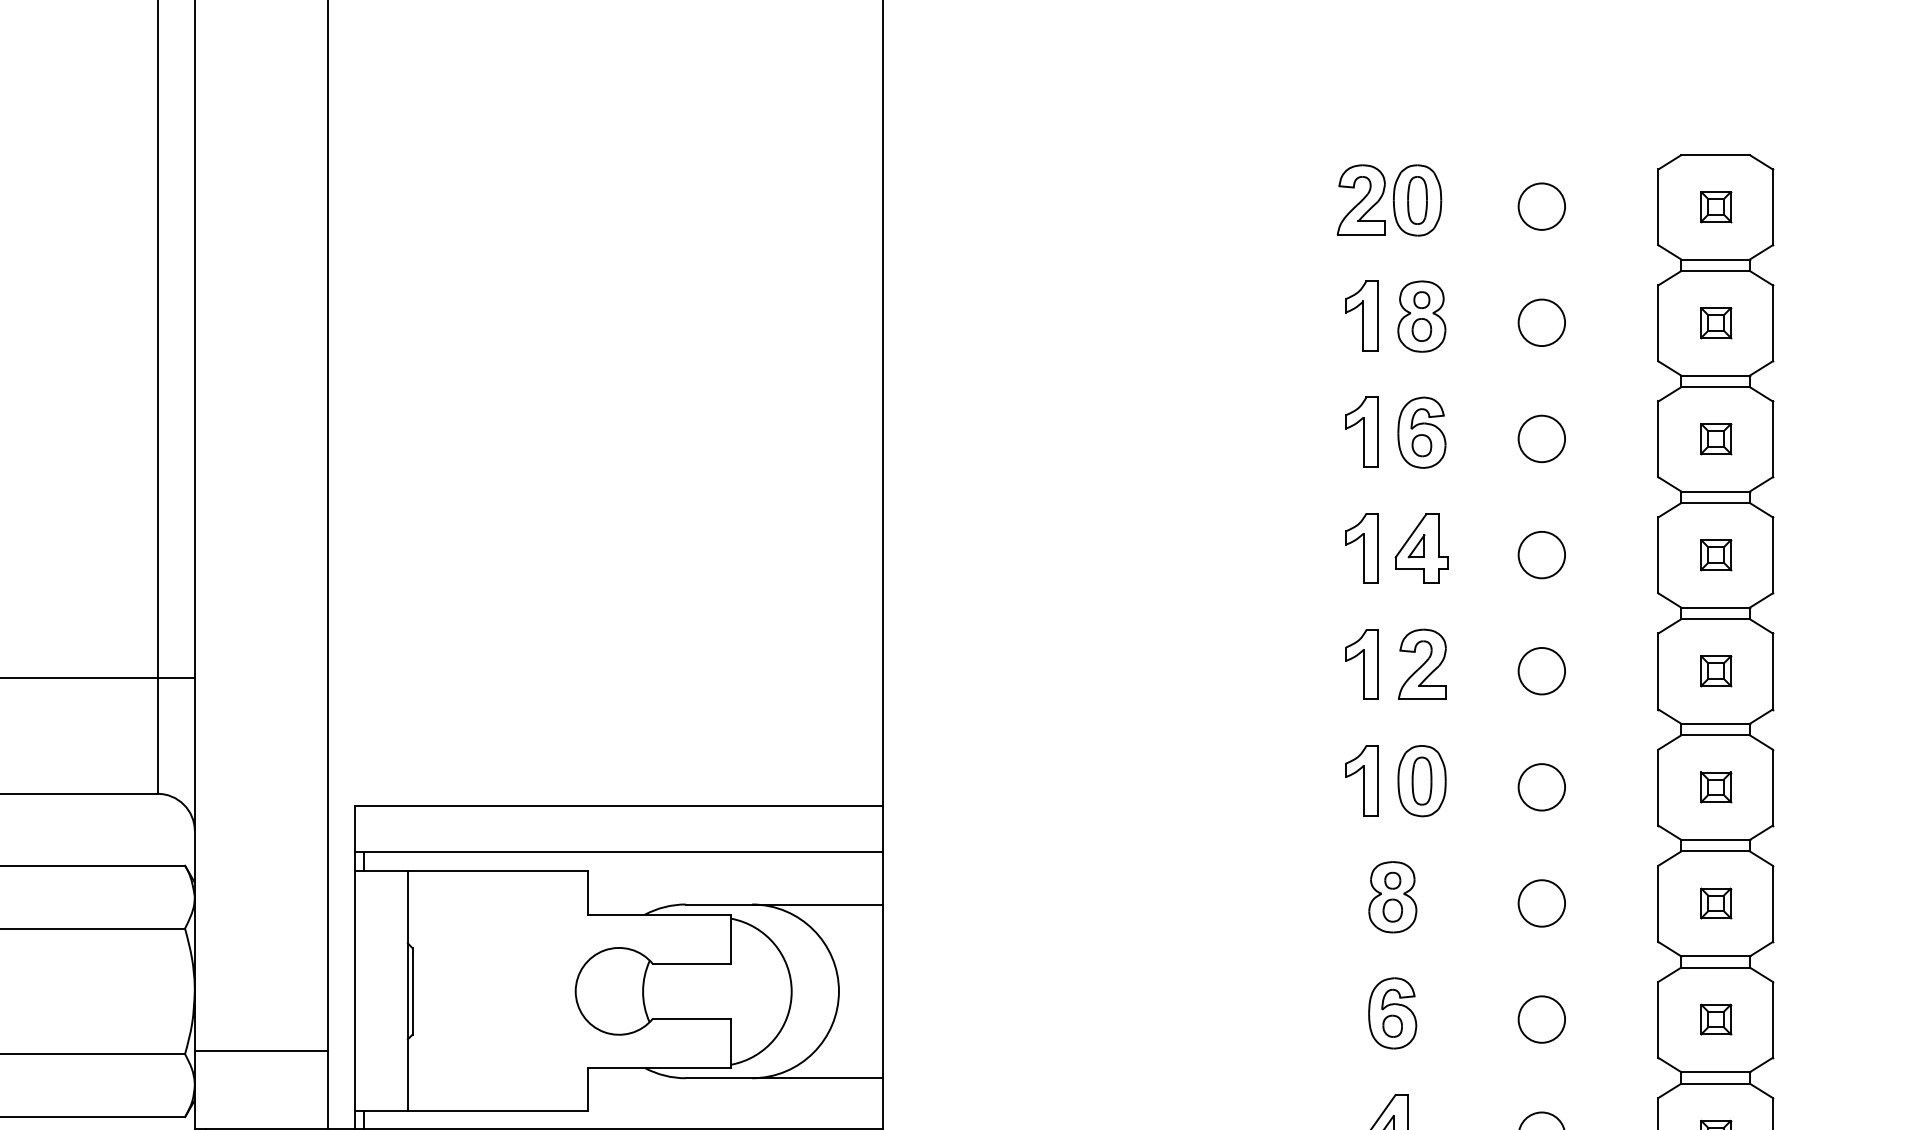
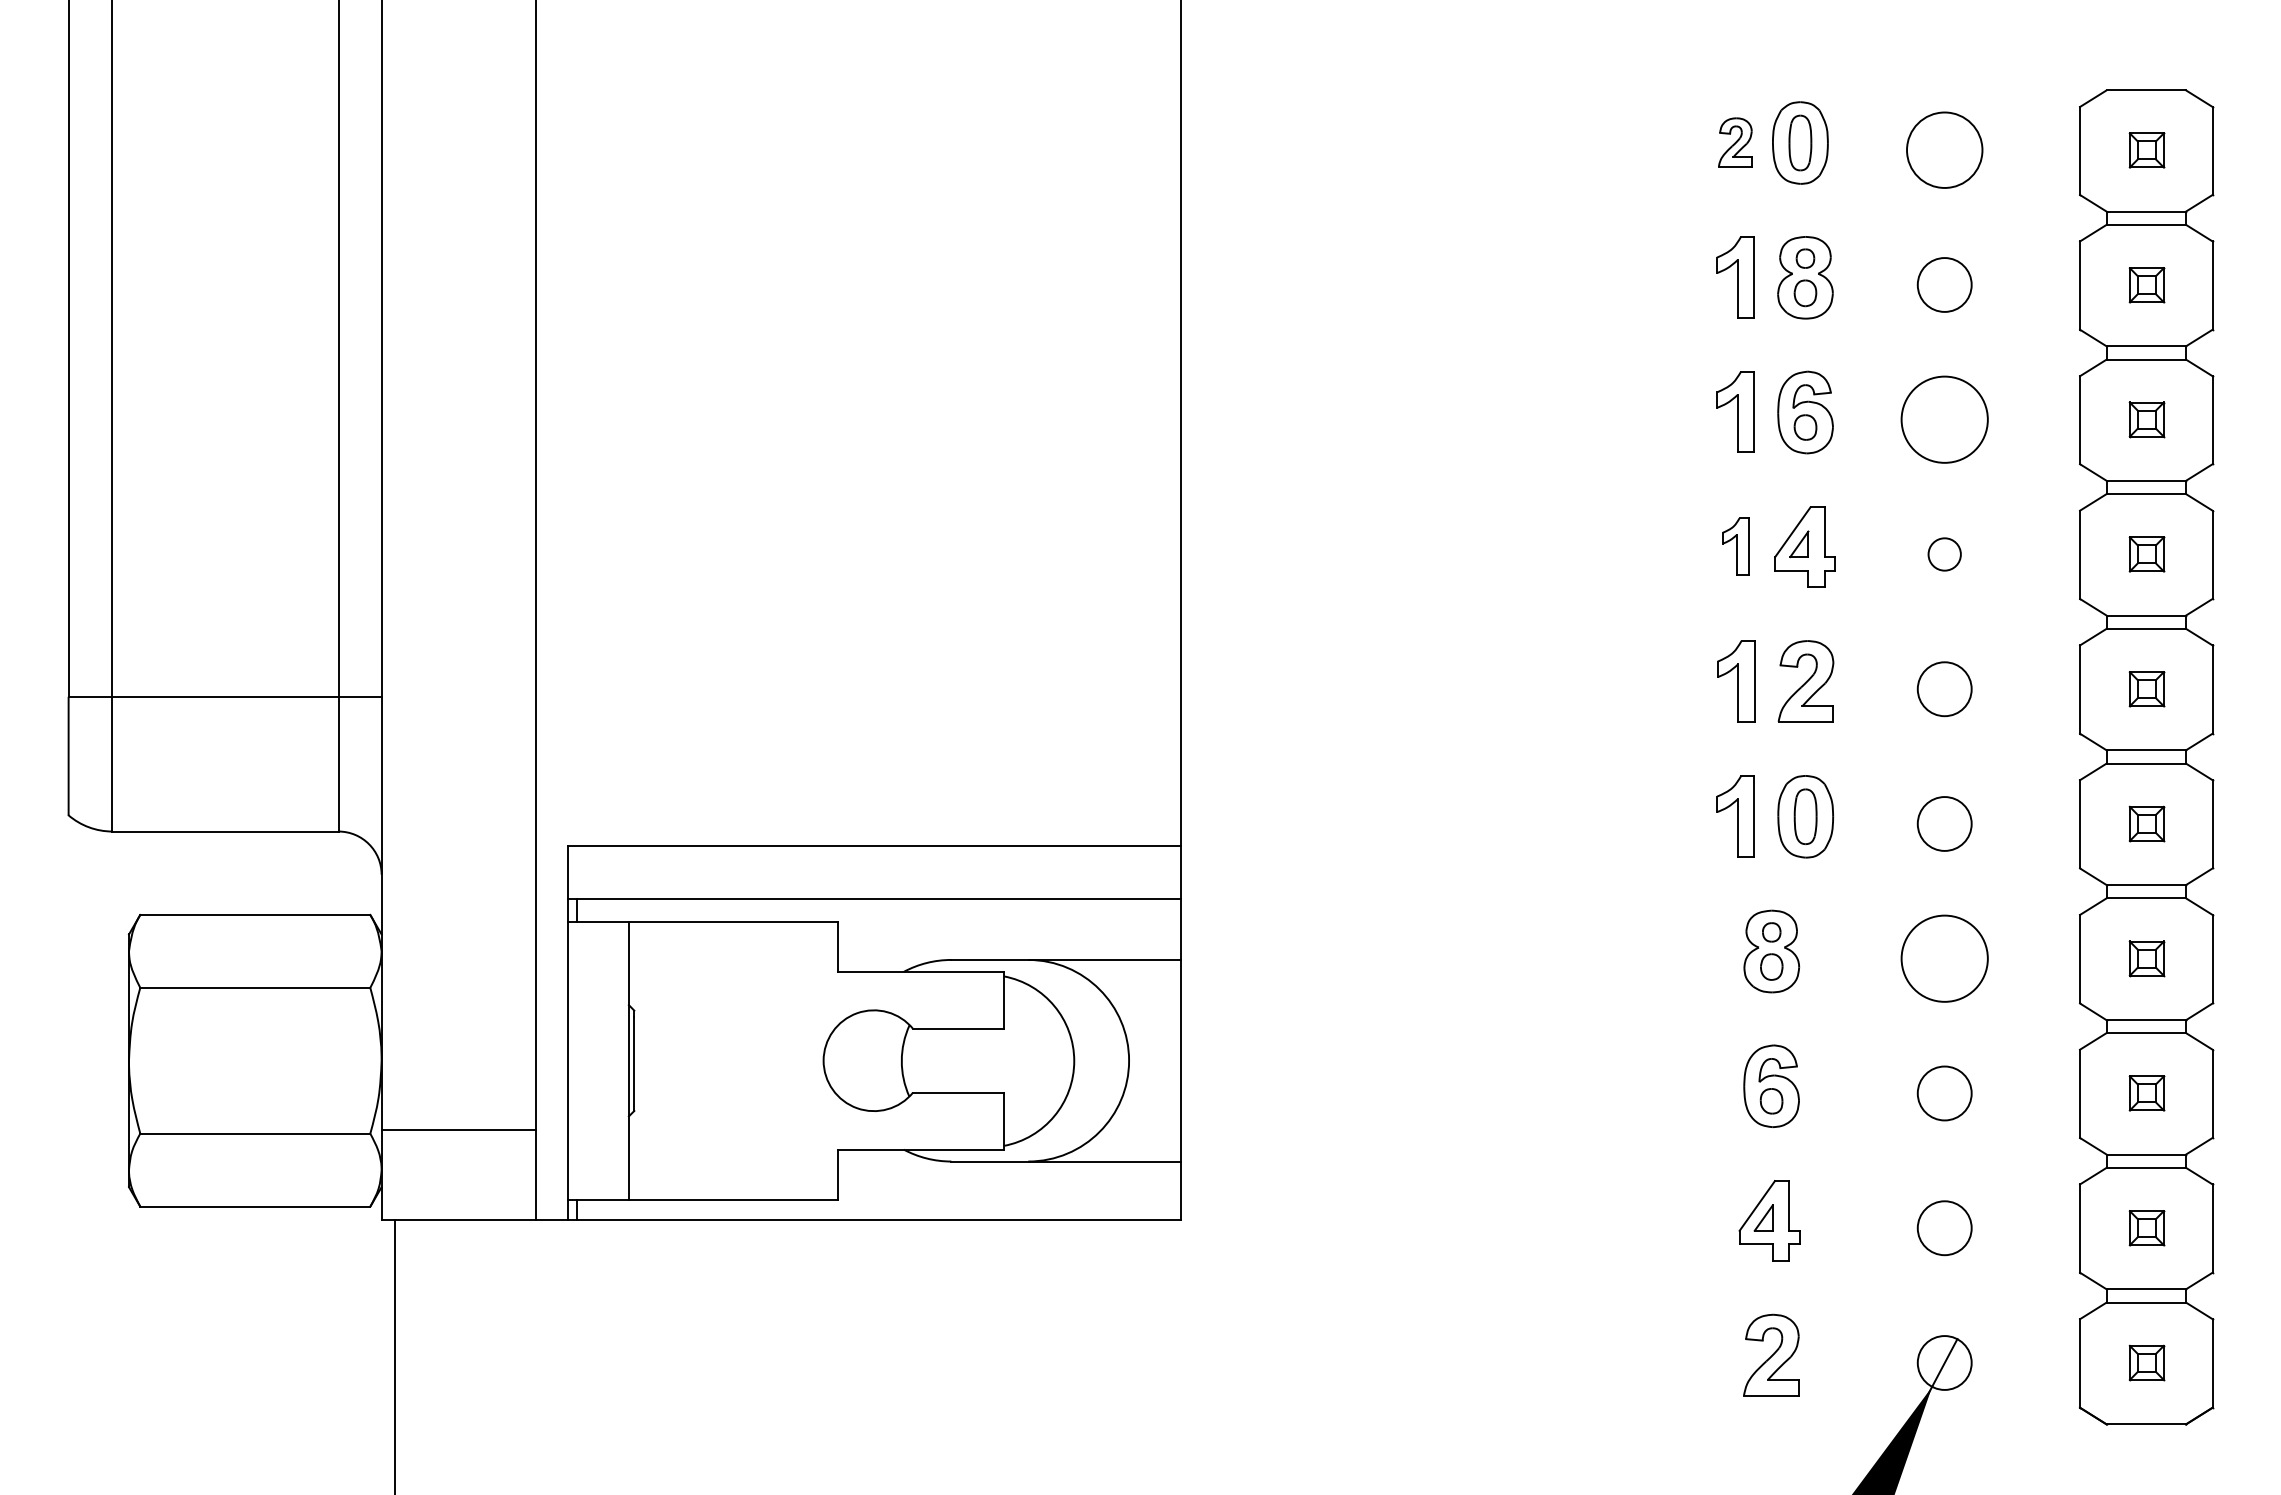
part: (1361, 200) -> (1735, 142), size x0.6
circle: (1541, 206) -> (1944, 150), size x1.4
circle: (1541, 438) -> (1944, 419), size x1.6
part: (1361, 548) -> (1735, 546), size x0.7
circle: (1541, 555) -> (1944, 554), size x0.6
circle: (1541, 903) -> (1944, 958), size x1.6

